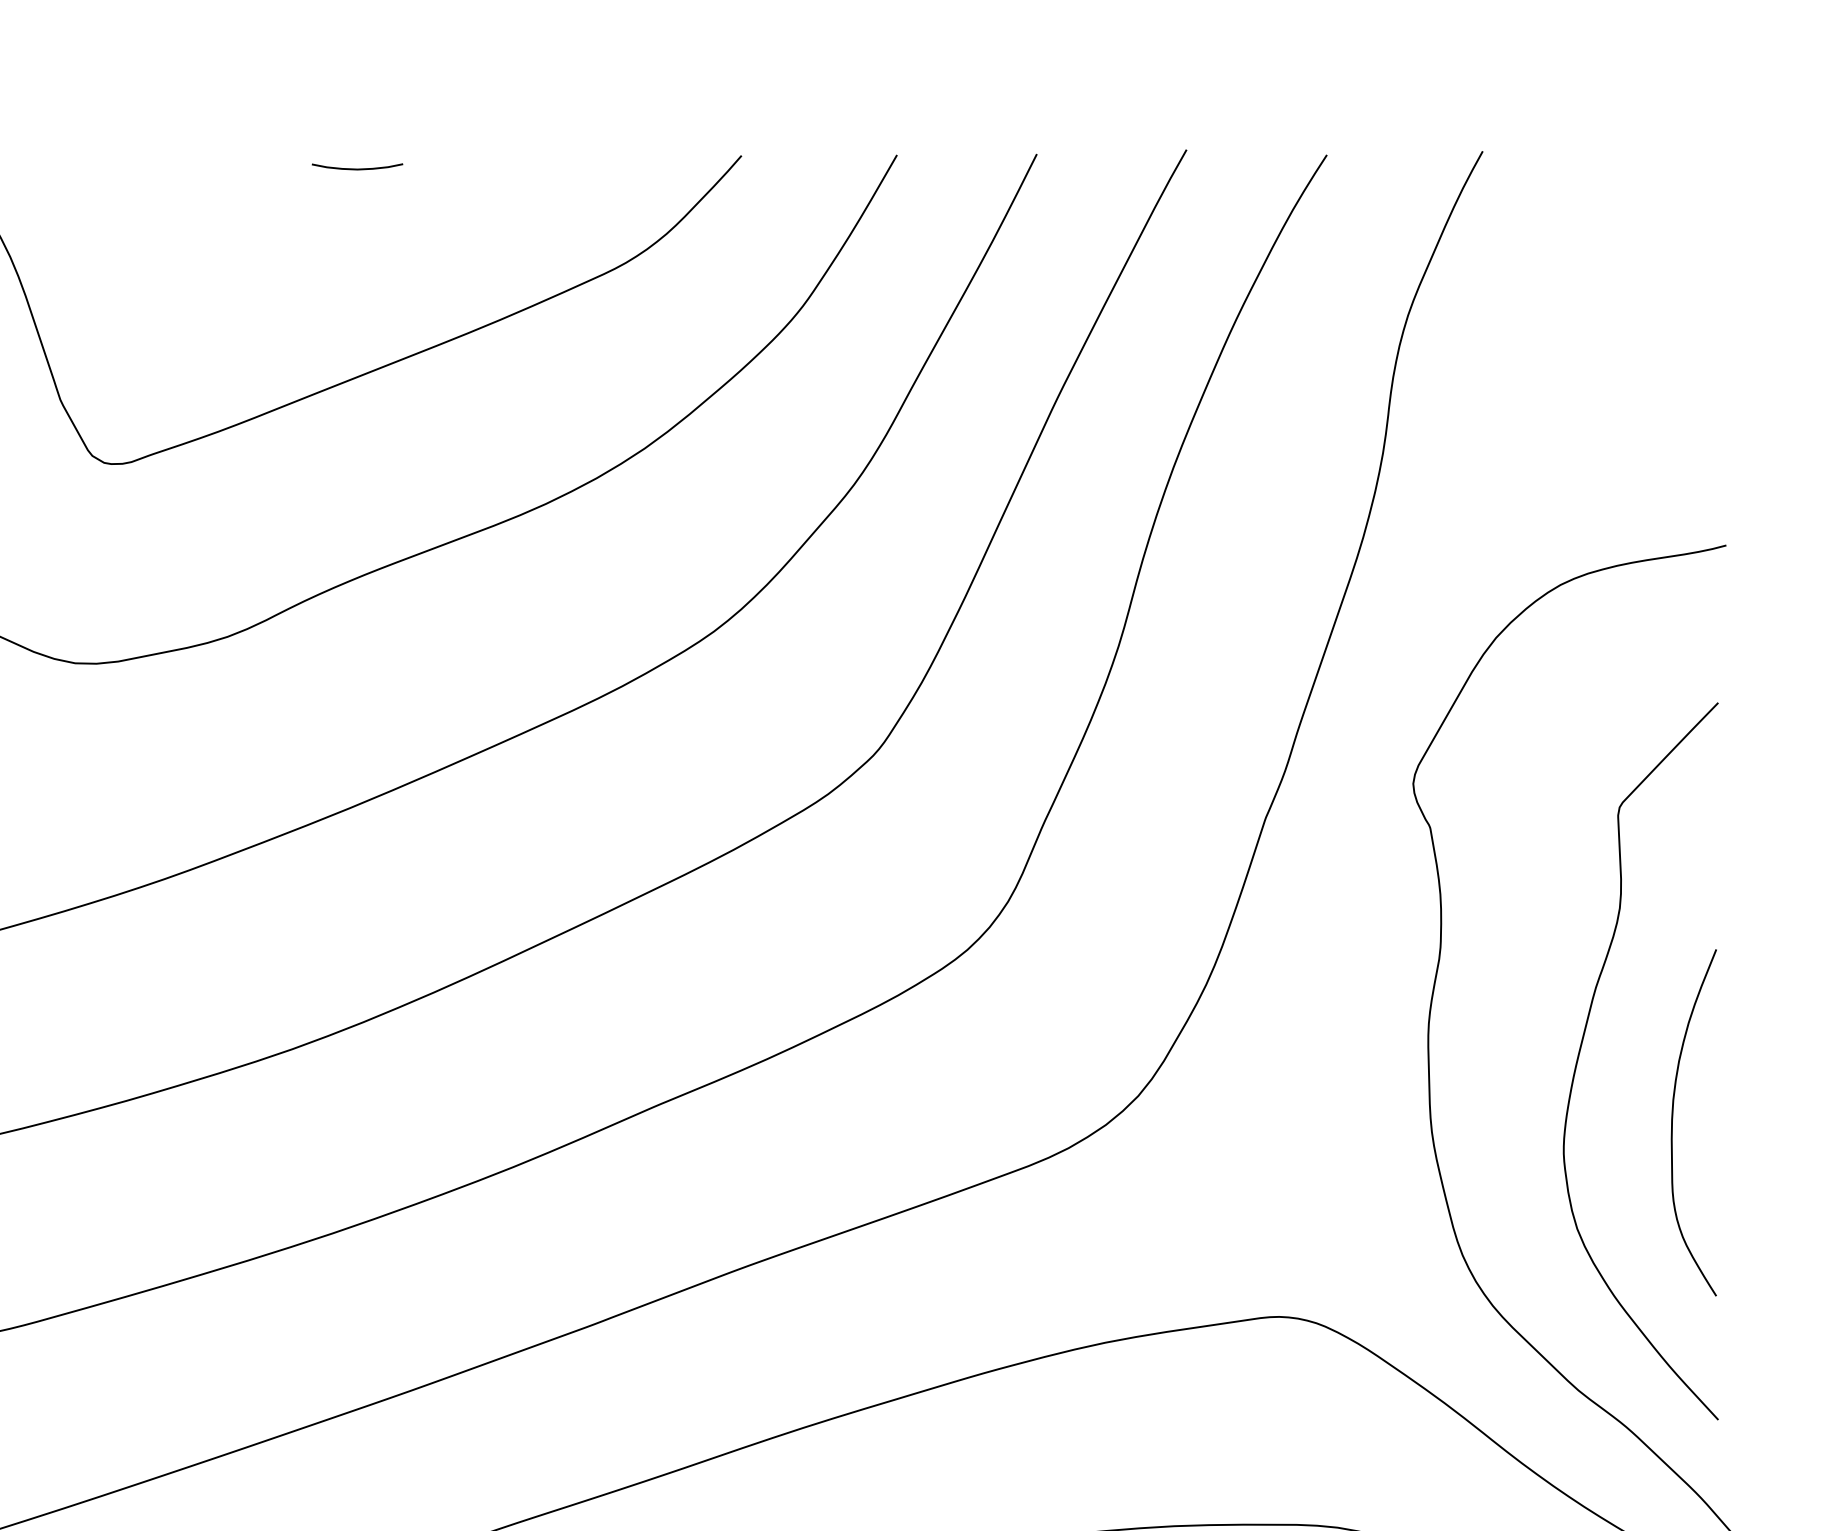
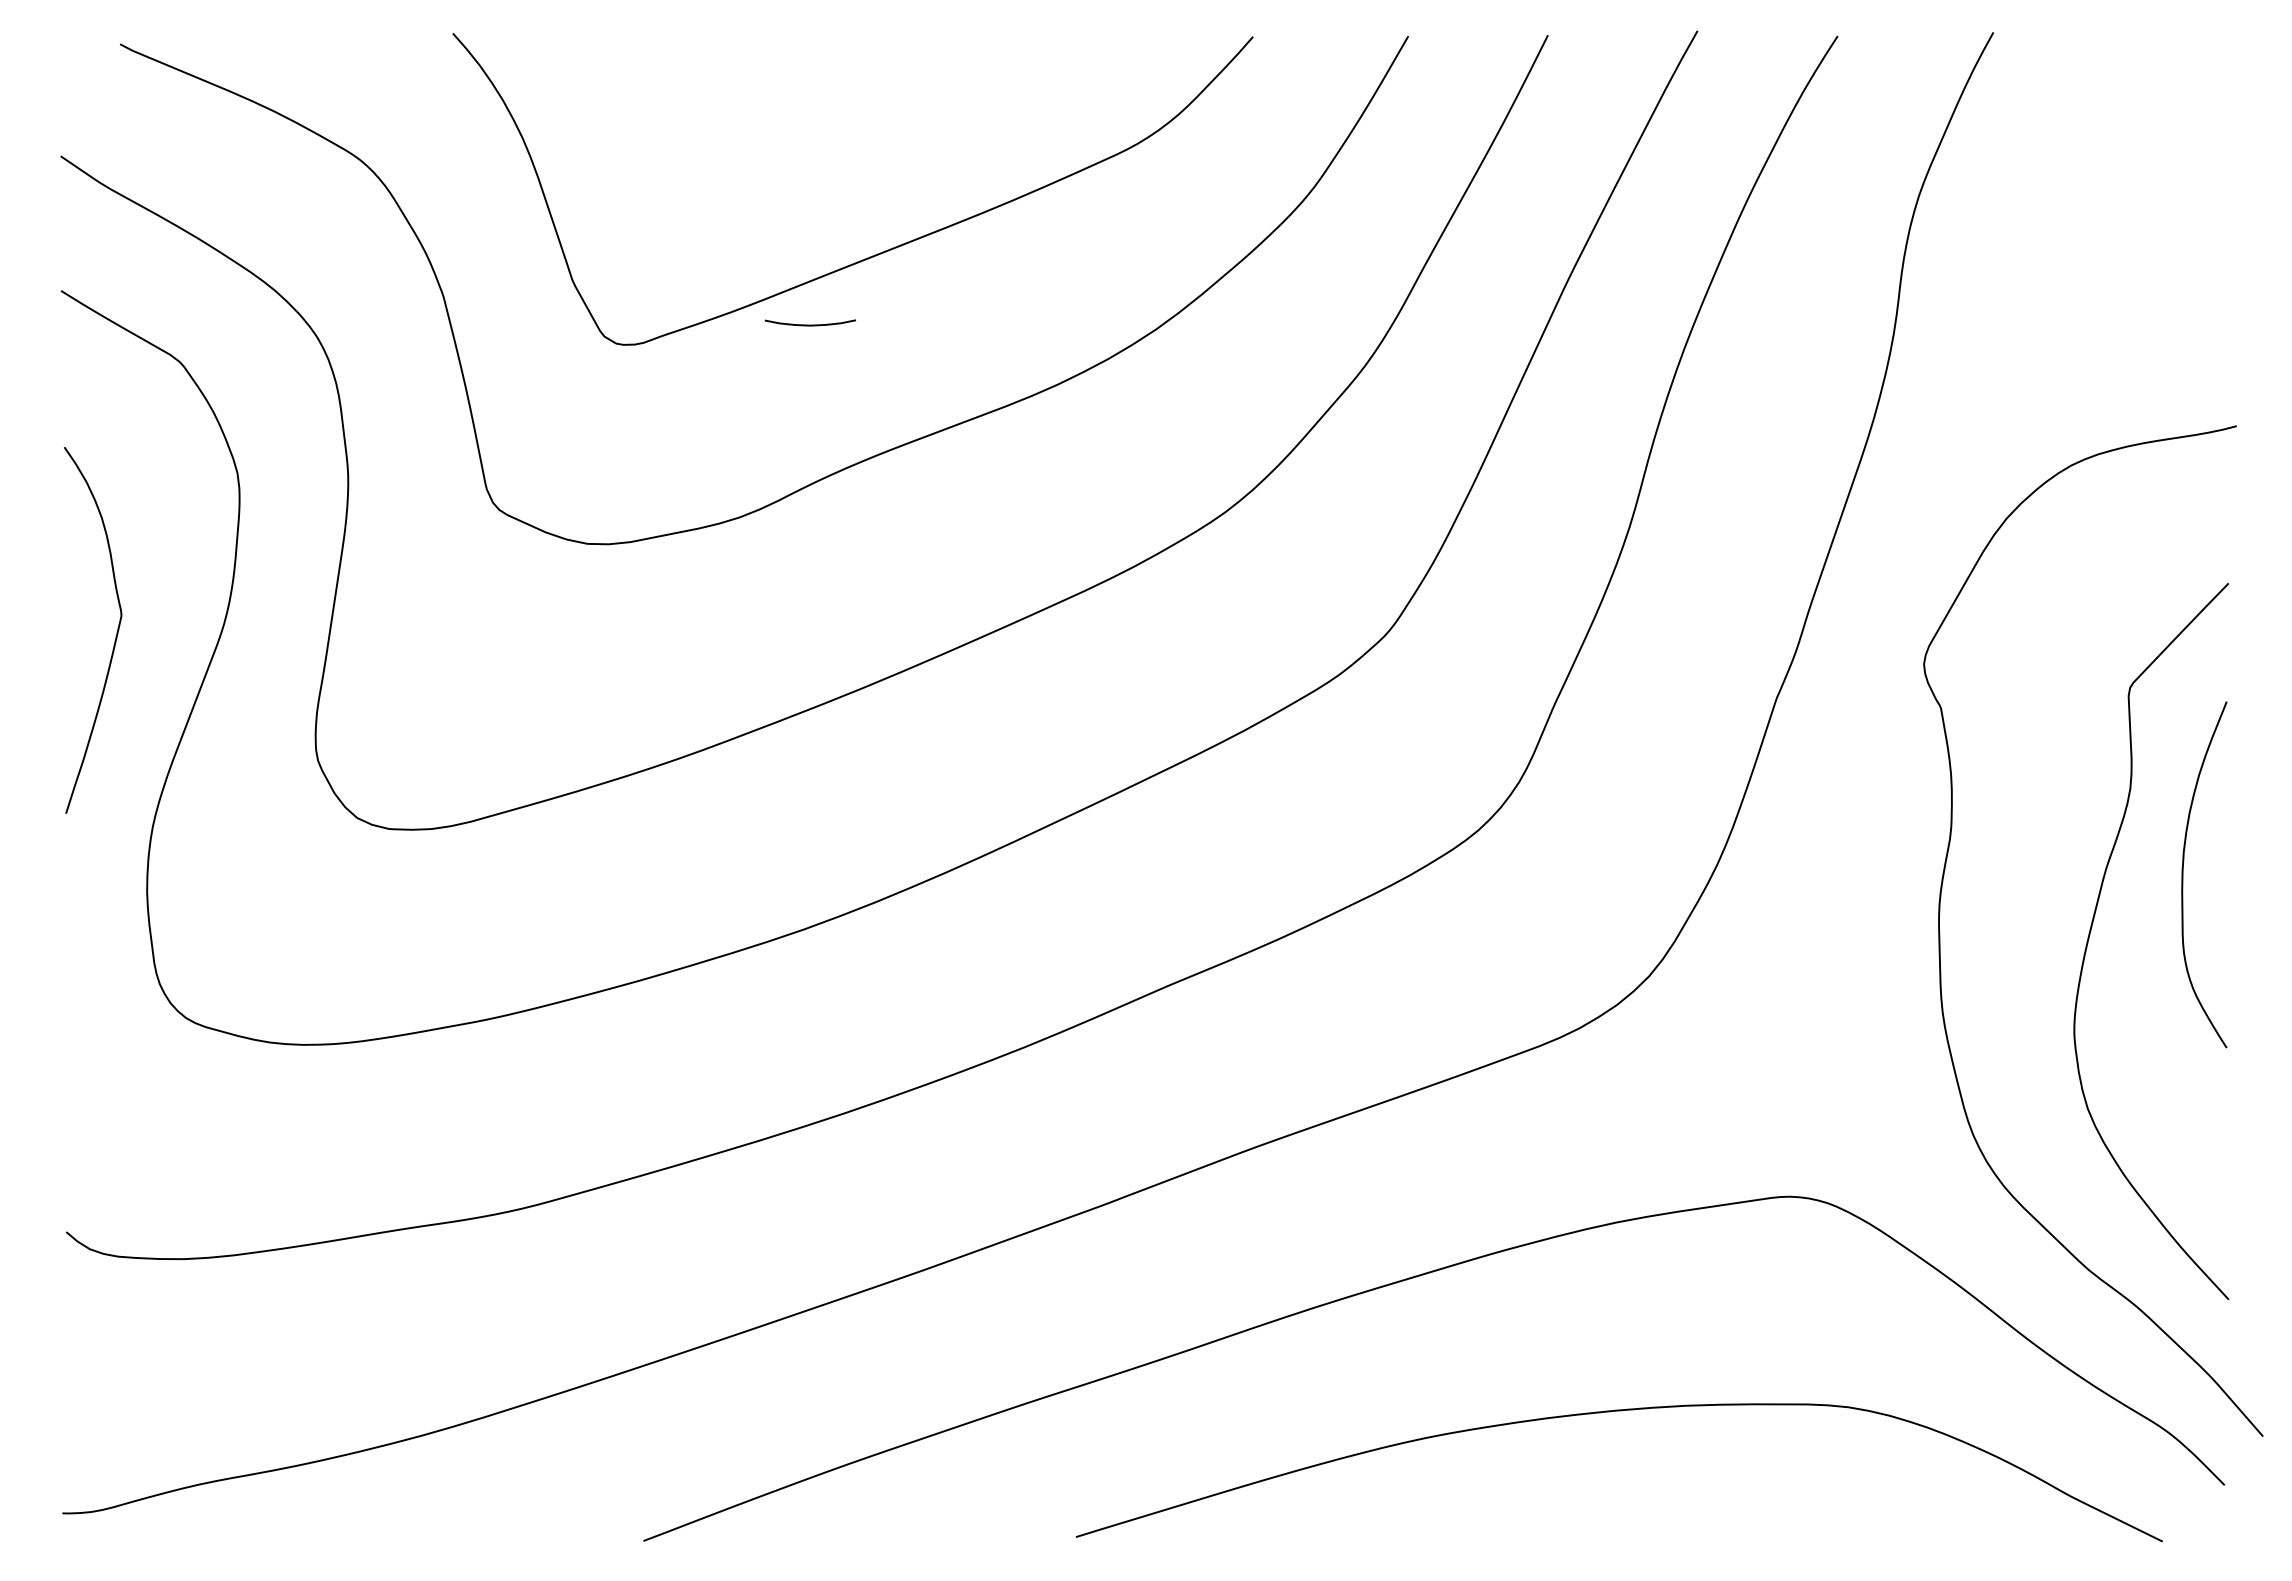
curve: (356, 168) -> (809, 324), moved
curve: (1673, 1122) -> (2183, 874), moved

